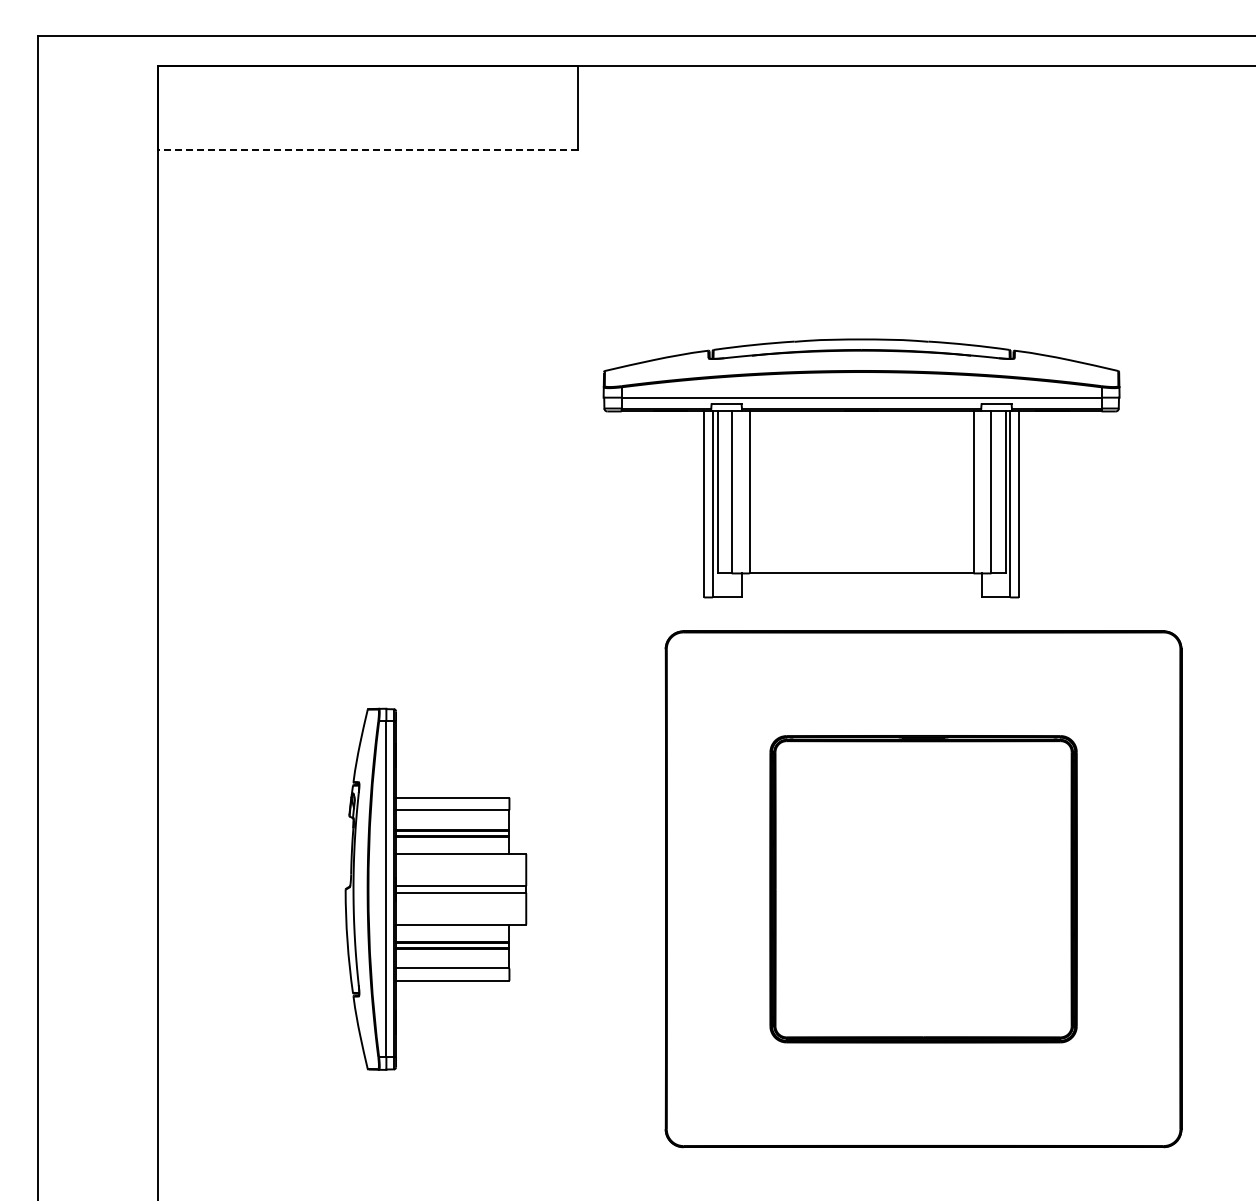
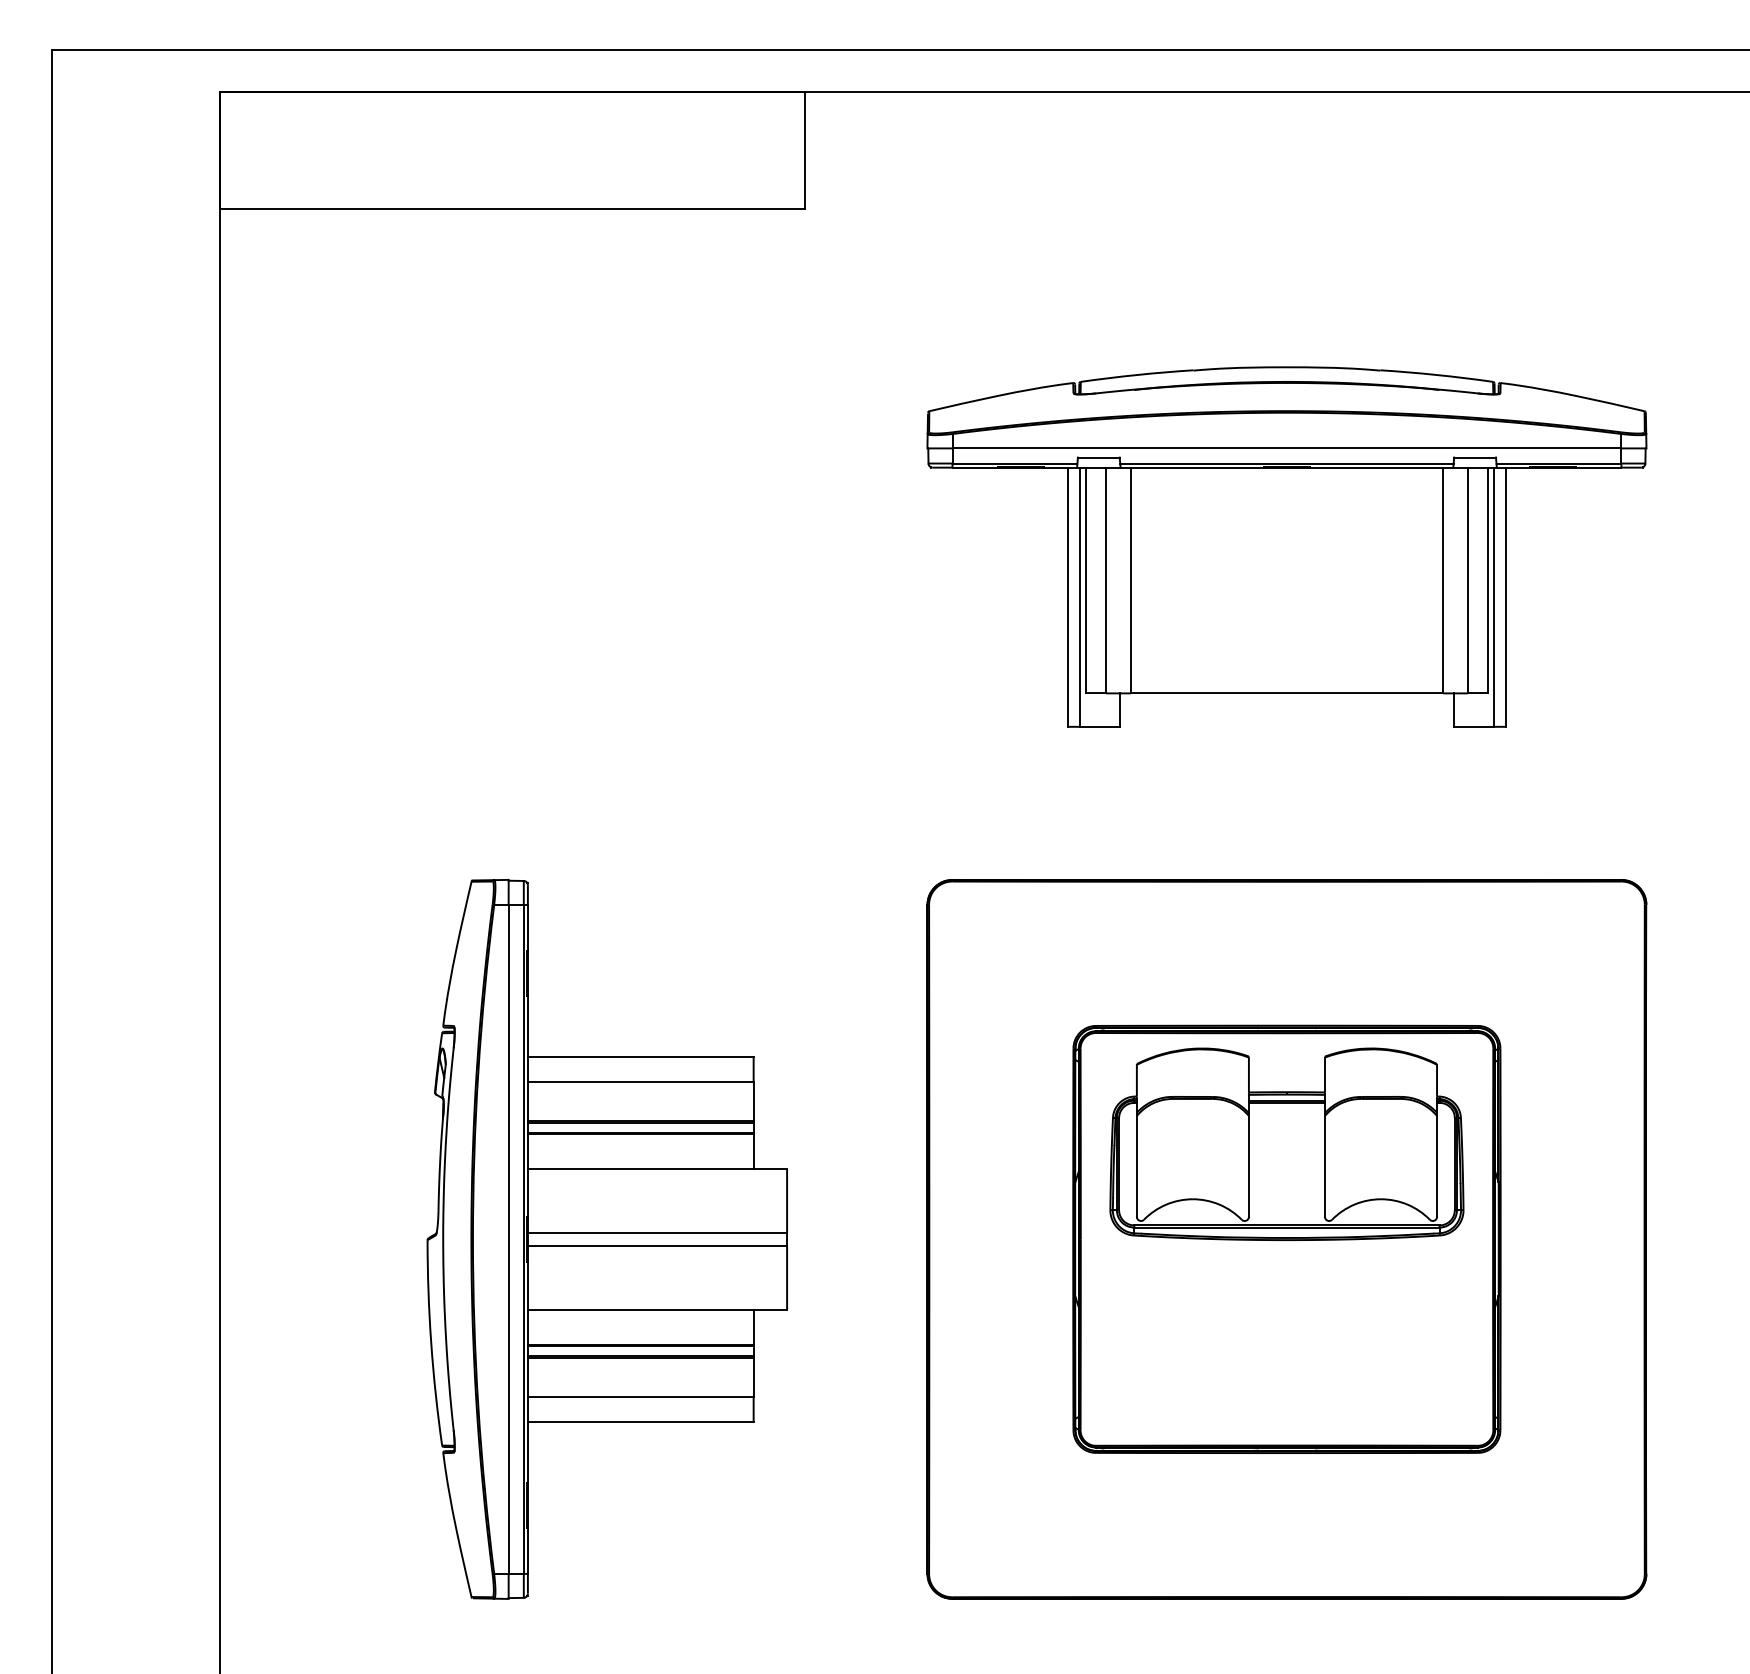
line: (367, 149) -> (511, 208), dashed -> solid
part: (861, 468) -> (1286, 547), moved
part: (923, 820) -> (1286, 1143), added
part: (435, 889) -> (606, 1239), size x1.43

